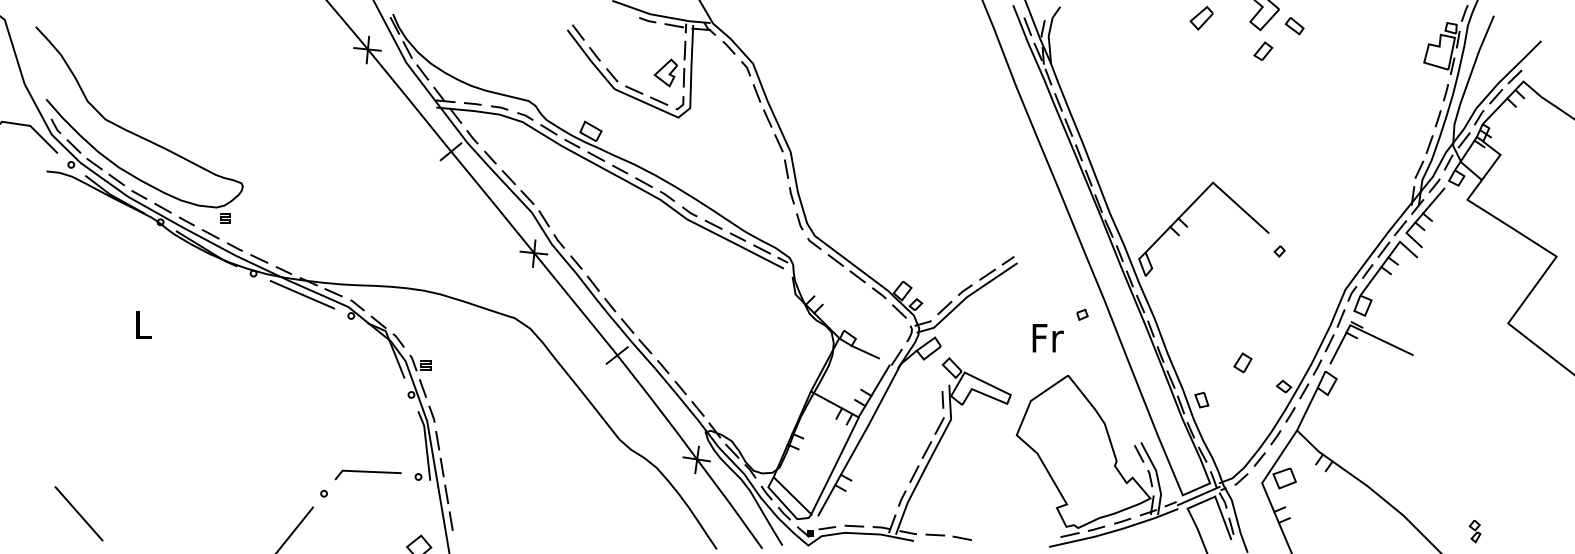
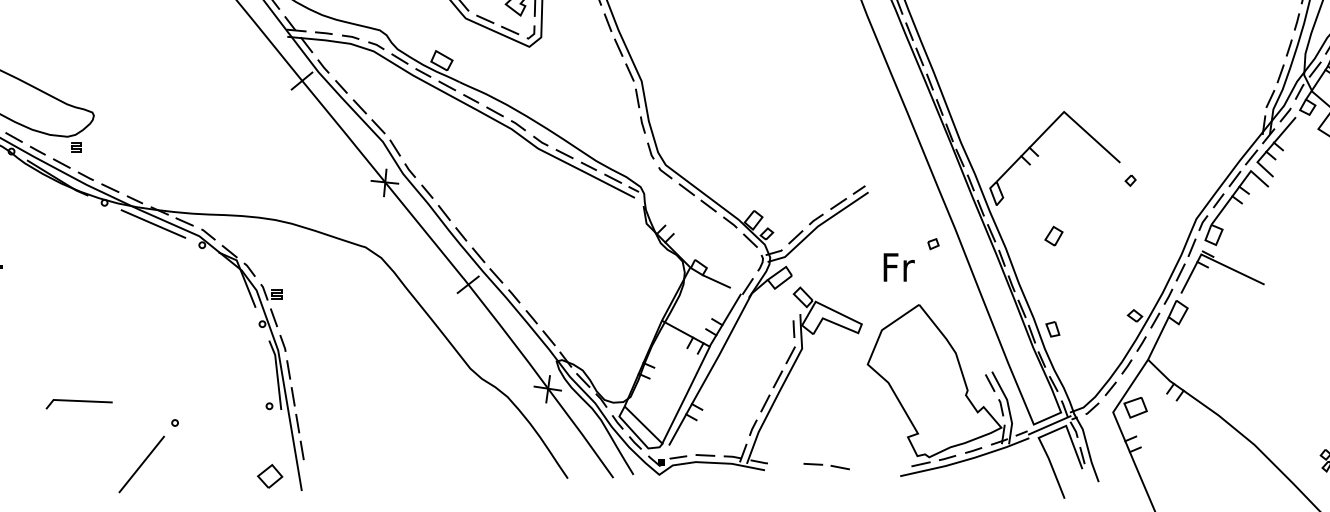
part: (1242, 362) -> (1053, 235), moved
line: (367, 472) -> (78, 401), moved
part: (948, 536) -> (826, 465), moved

